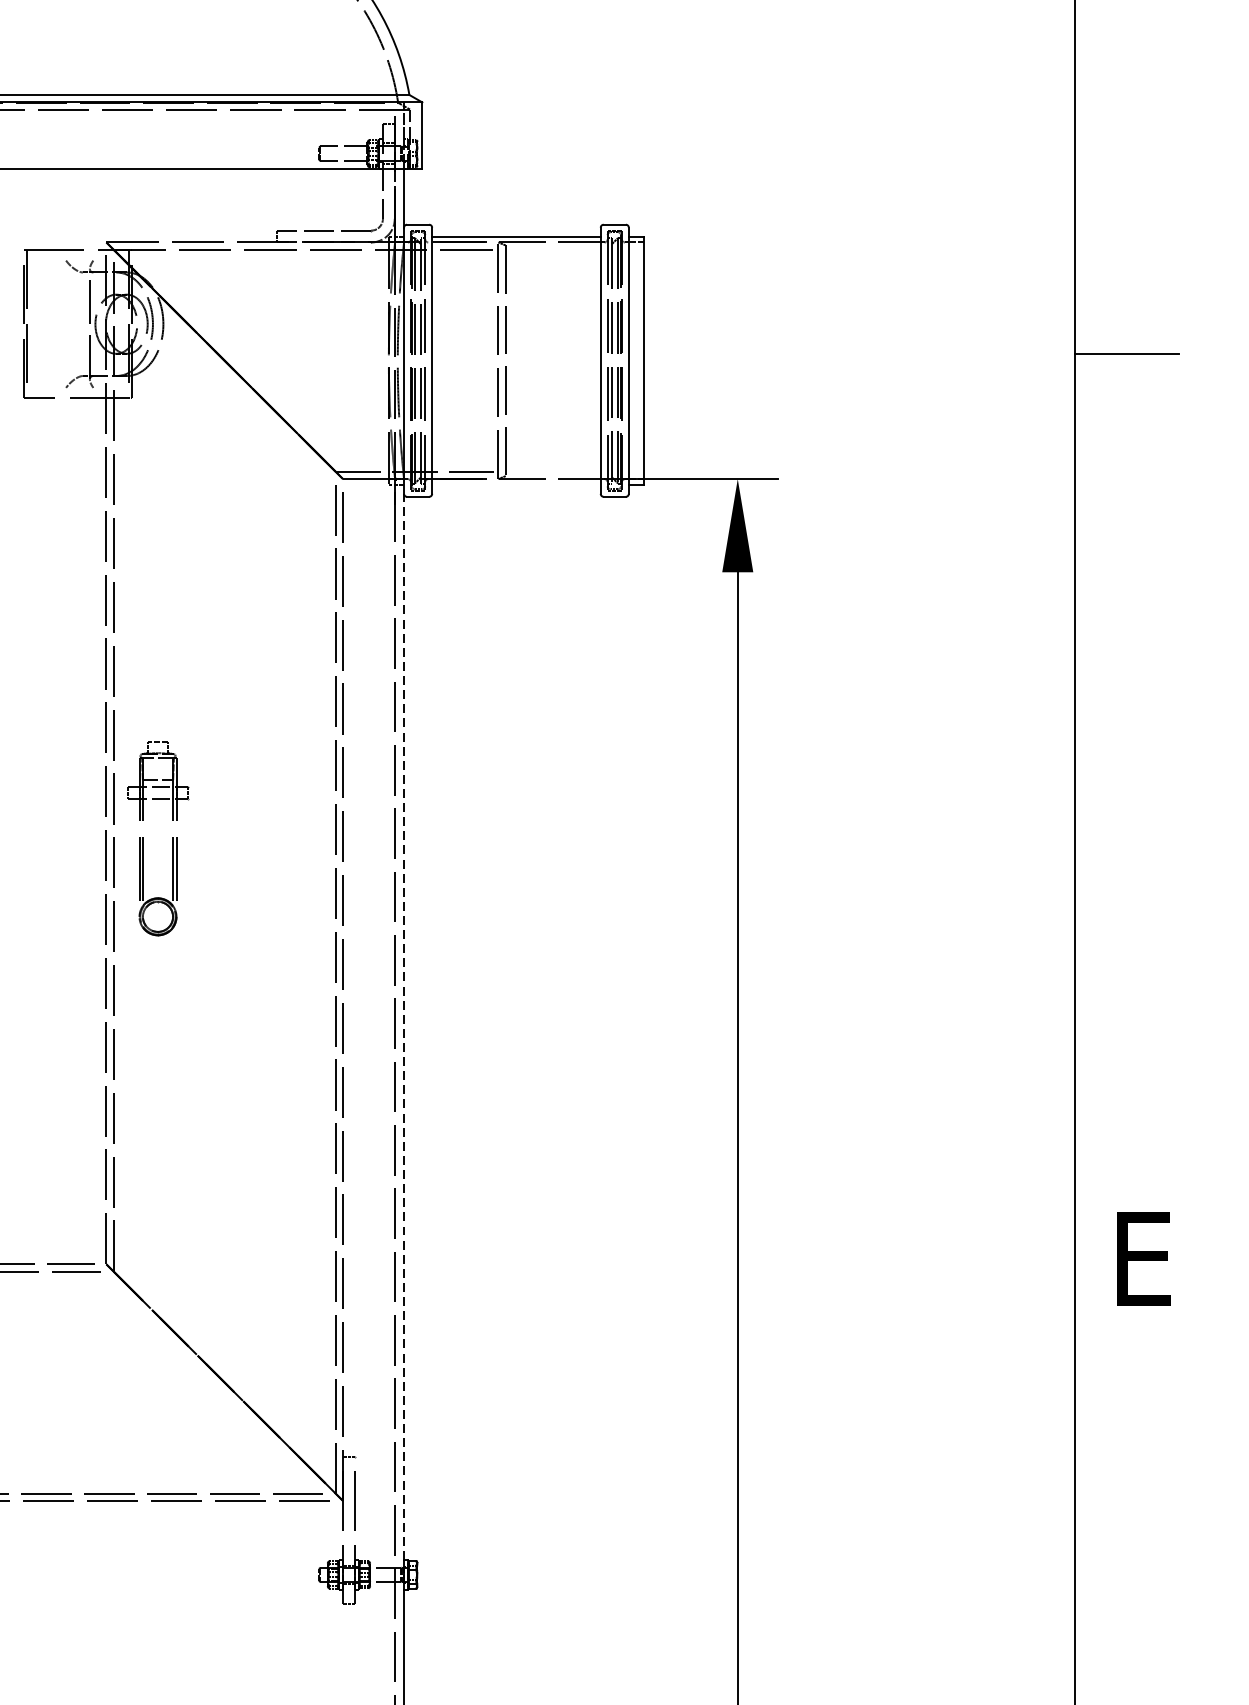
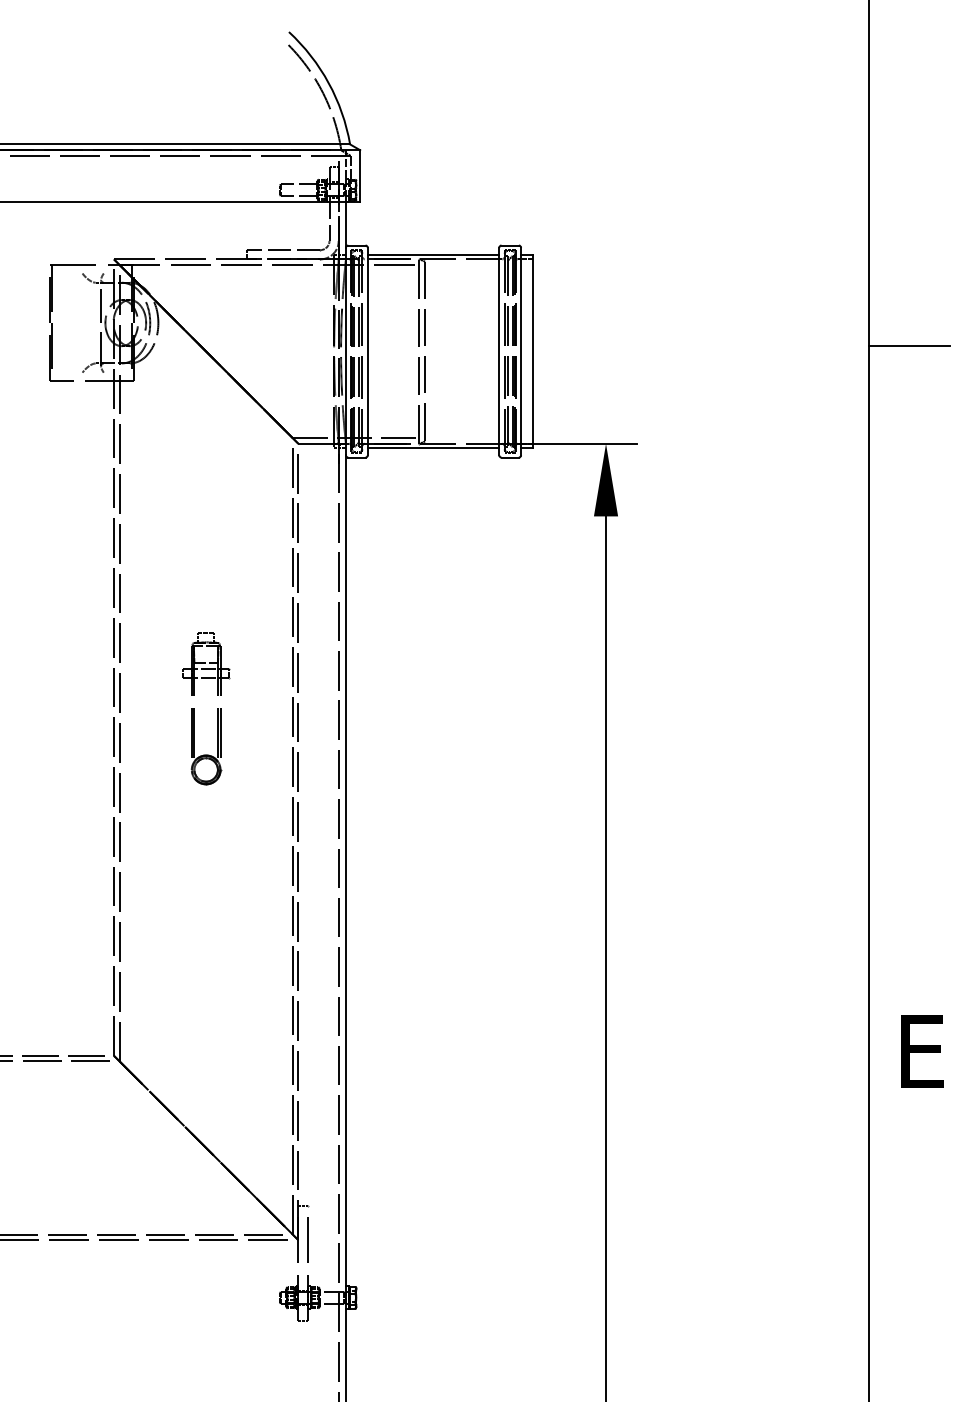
line: (516, 485) -> (433, 448), added
part: (172, 838) -> (217, 708), moved
line: (403, 1026) -> (345, 870), dashed -> solid

